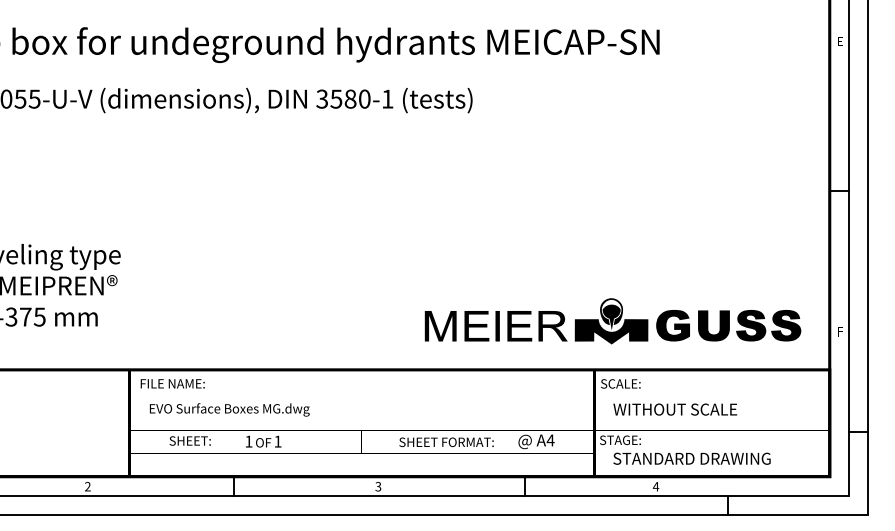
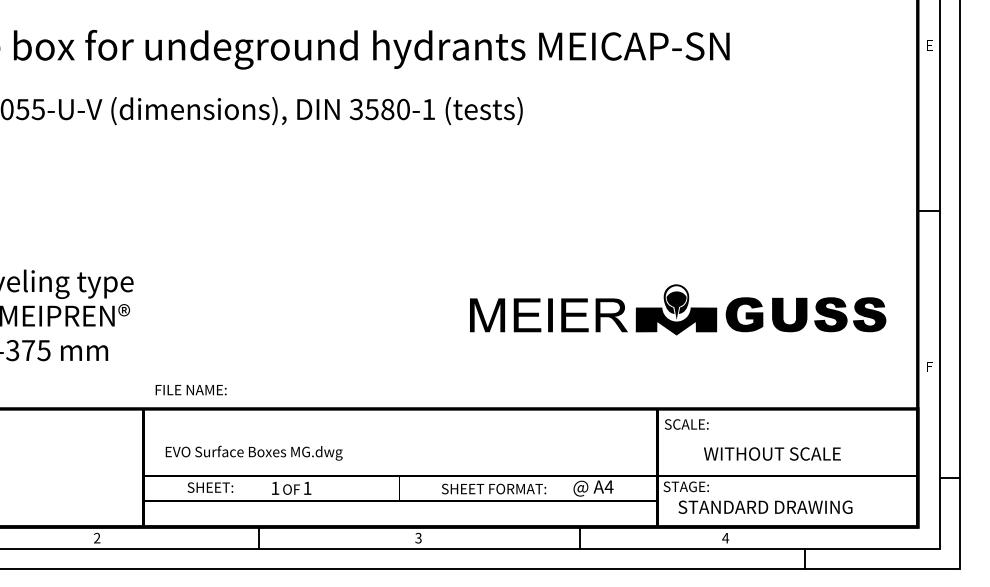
part: (612, 321) -> (677, 310), moved
text: (172, 383) -> (190, 389), moved
text: (675, 409) -> (772, 453), moved

